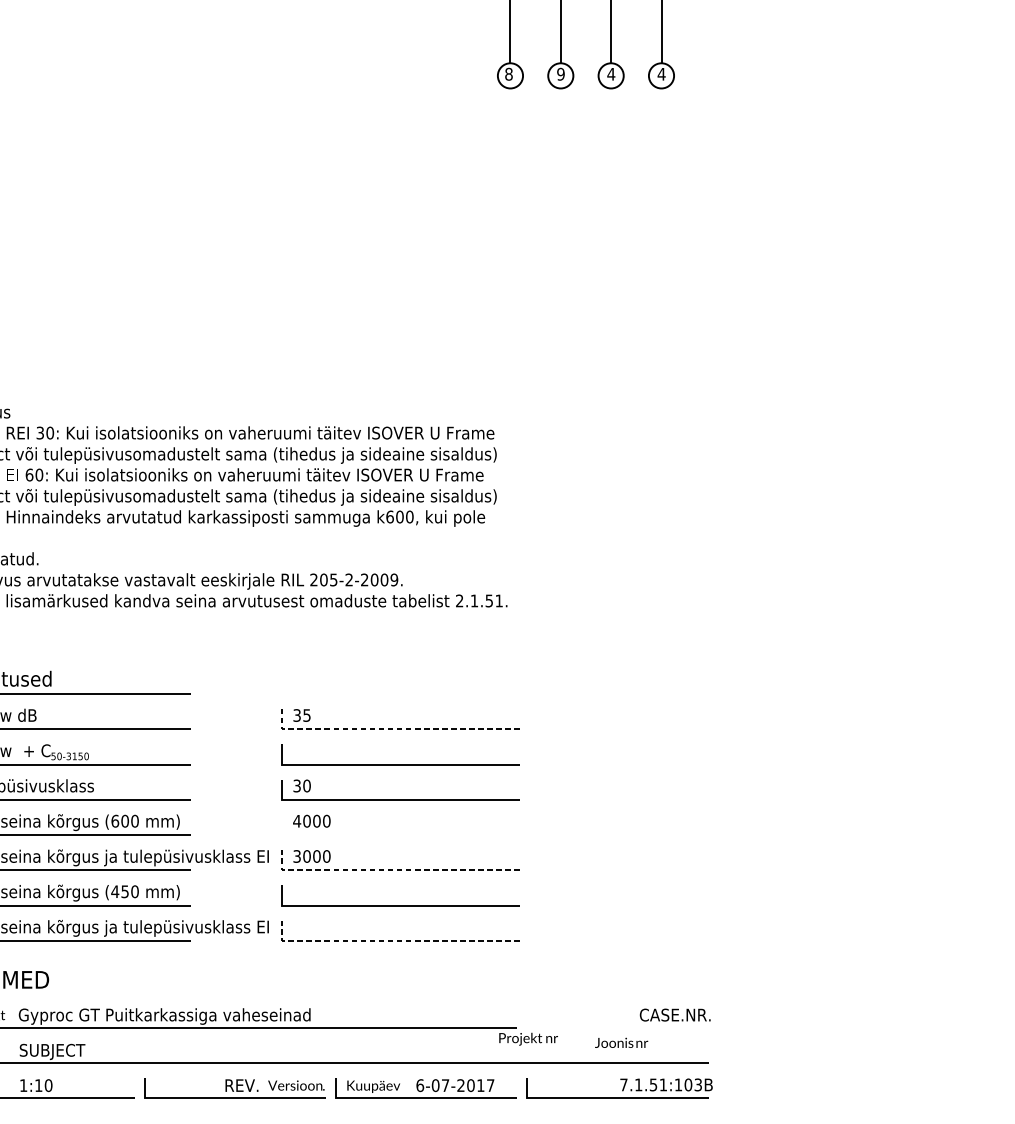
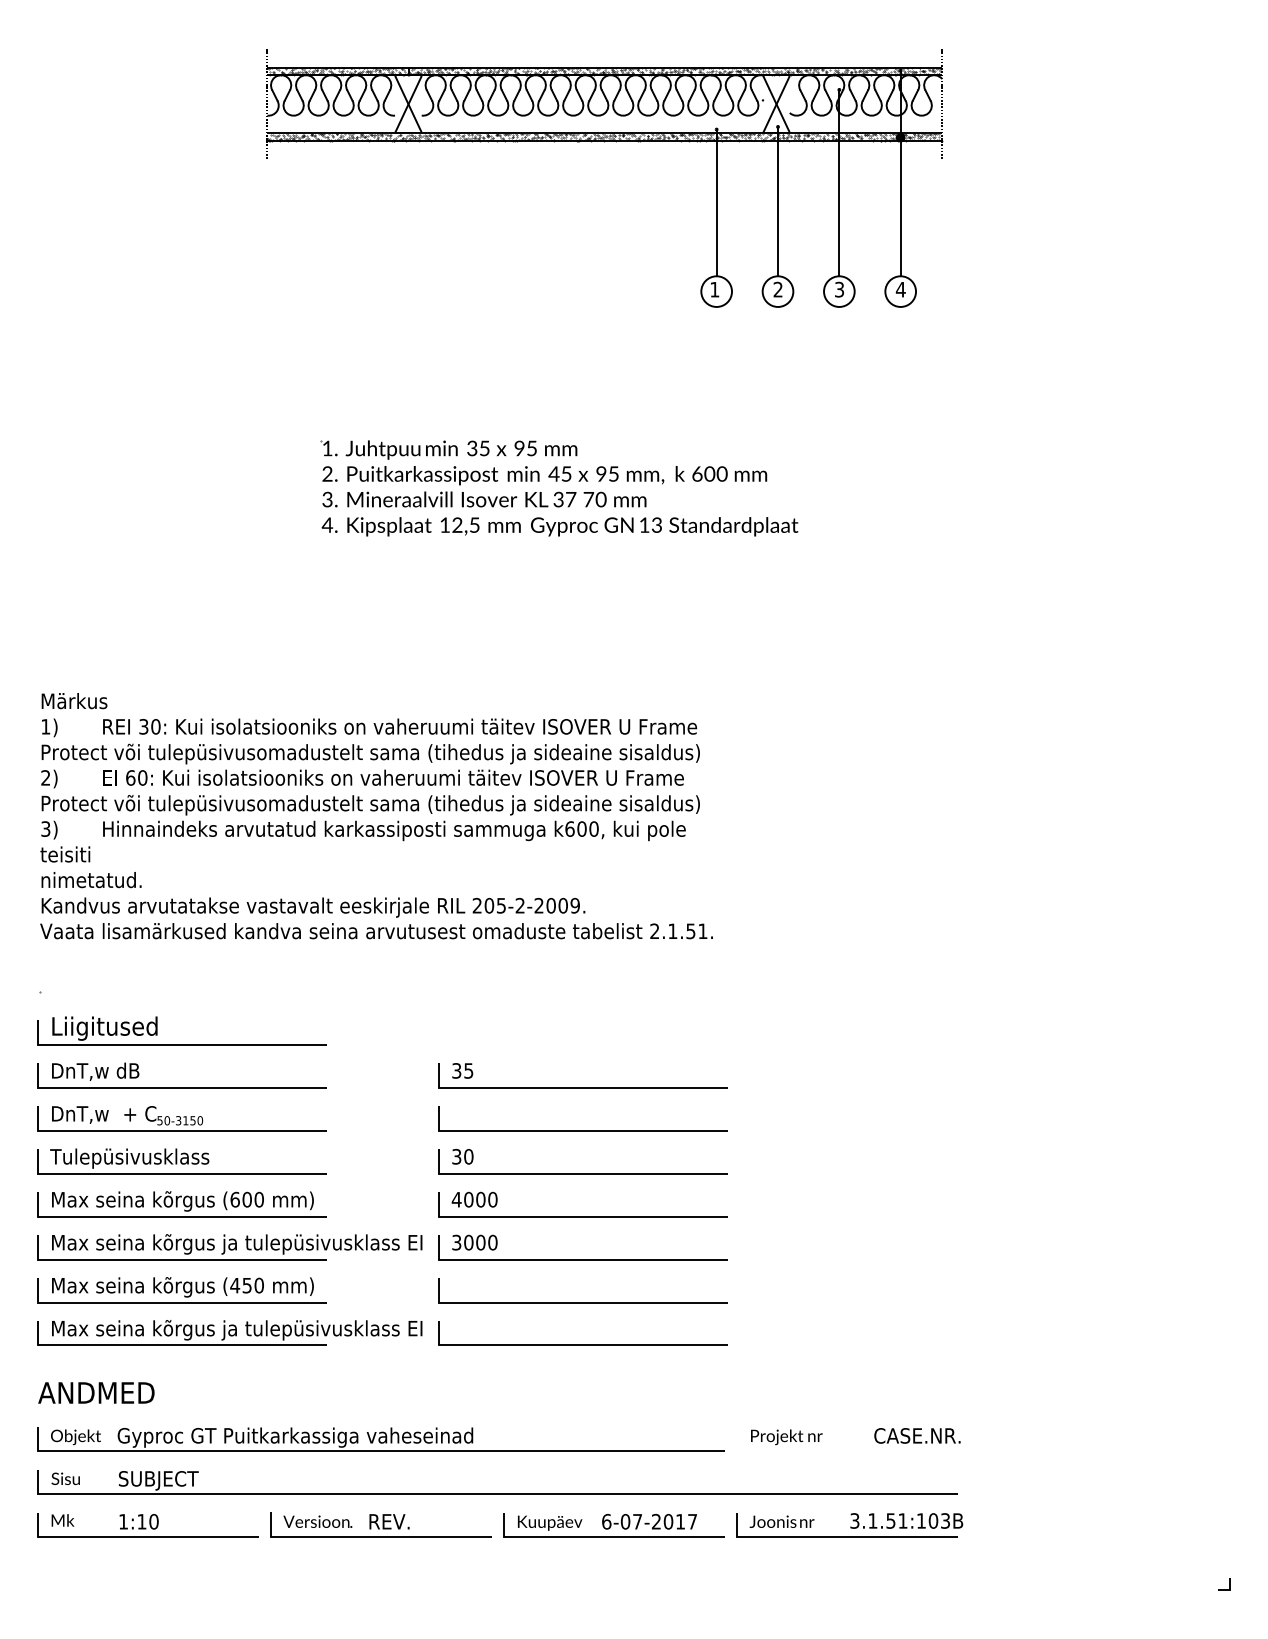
text: (508, 74) -> (714, 289), 8 -> 1
text: (560, 74) -> (777, 289), 9 -> 2
text: (611, 74) -> (839, 289), 4 -> 3
part: (381, 237) -> (559, 488), added
line: (390, 729) -> (570, 1087), dashed -> solid
line: (400, 835) -> (582, 1216), added
line: (390, 870) -> (570, 1259), dashed -> solid
line: (390, 940) -> (570, 1345), dashed -> solid
text: (528, 1039) -> (786, 1437), moved
text: (621, 1042) -> (781, 1521), moved
text: (623, 1084) -> (854, 1520), 7.1.51:103B -> 3.1.51:103B
text: (296, 1085) -> (317, 1521), moved

